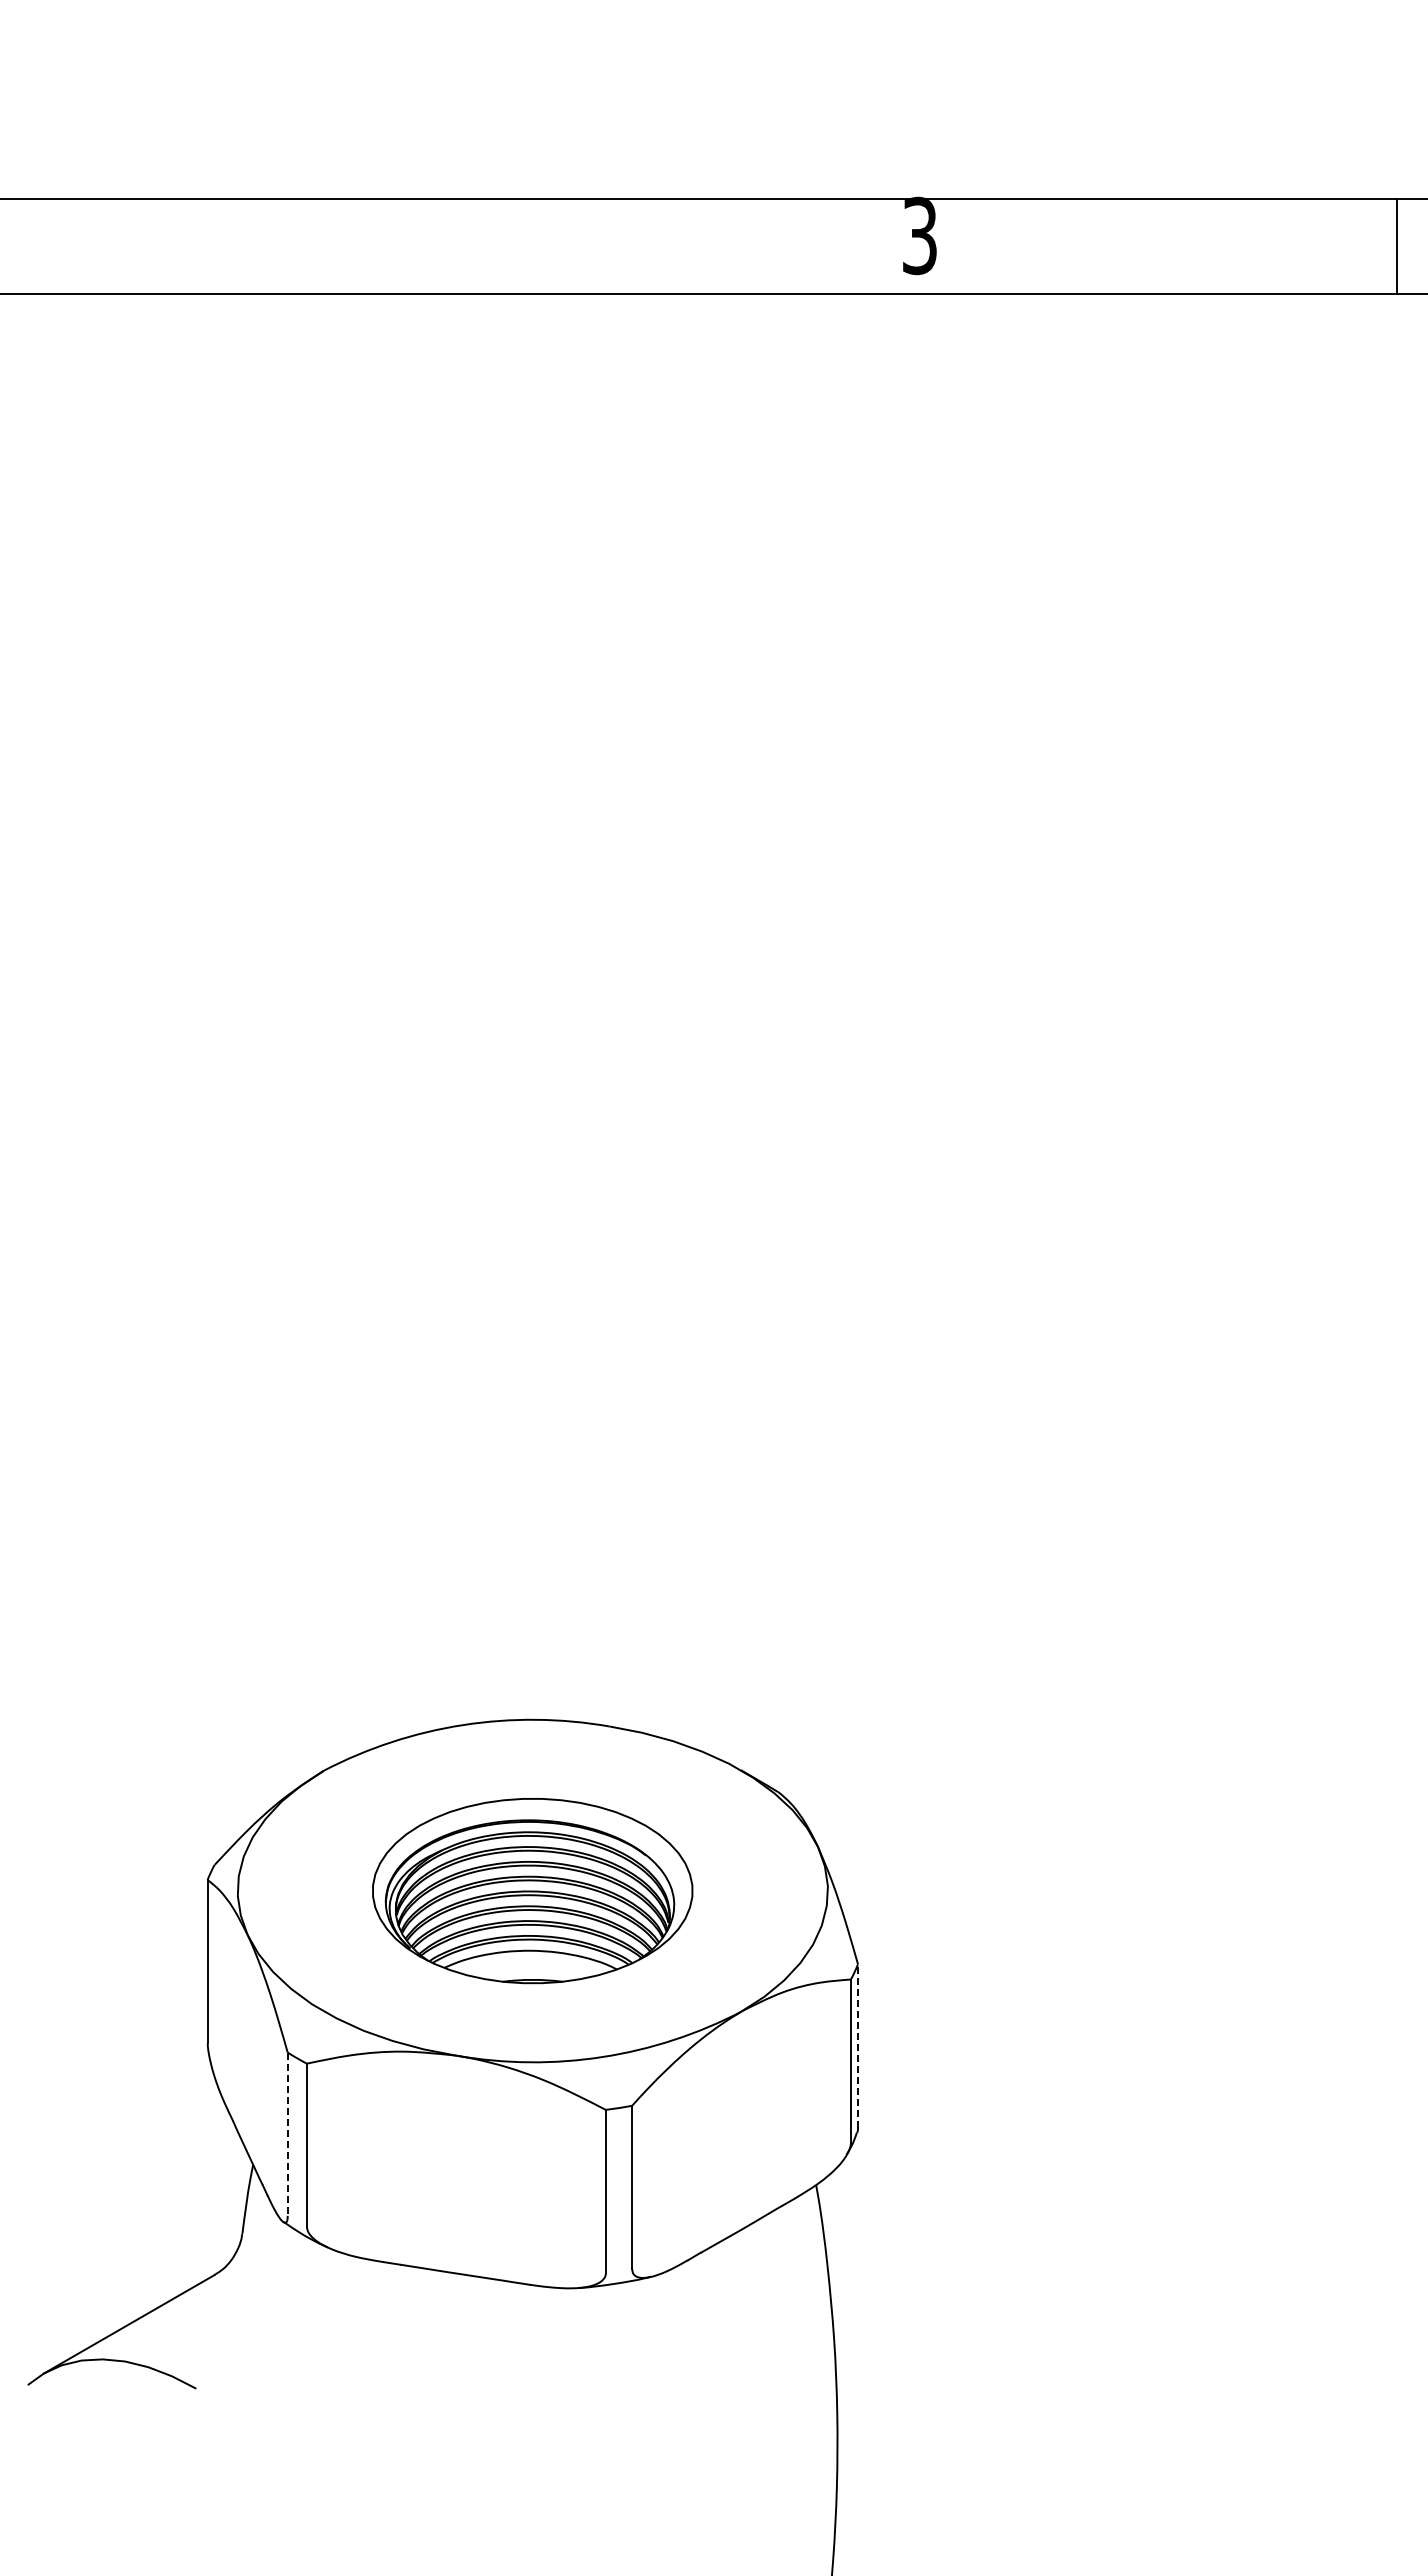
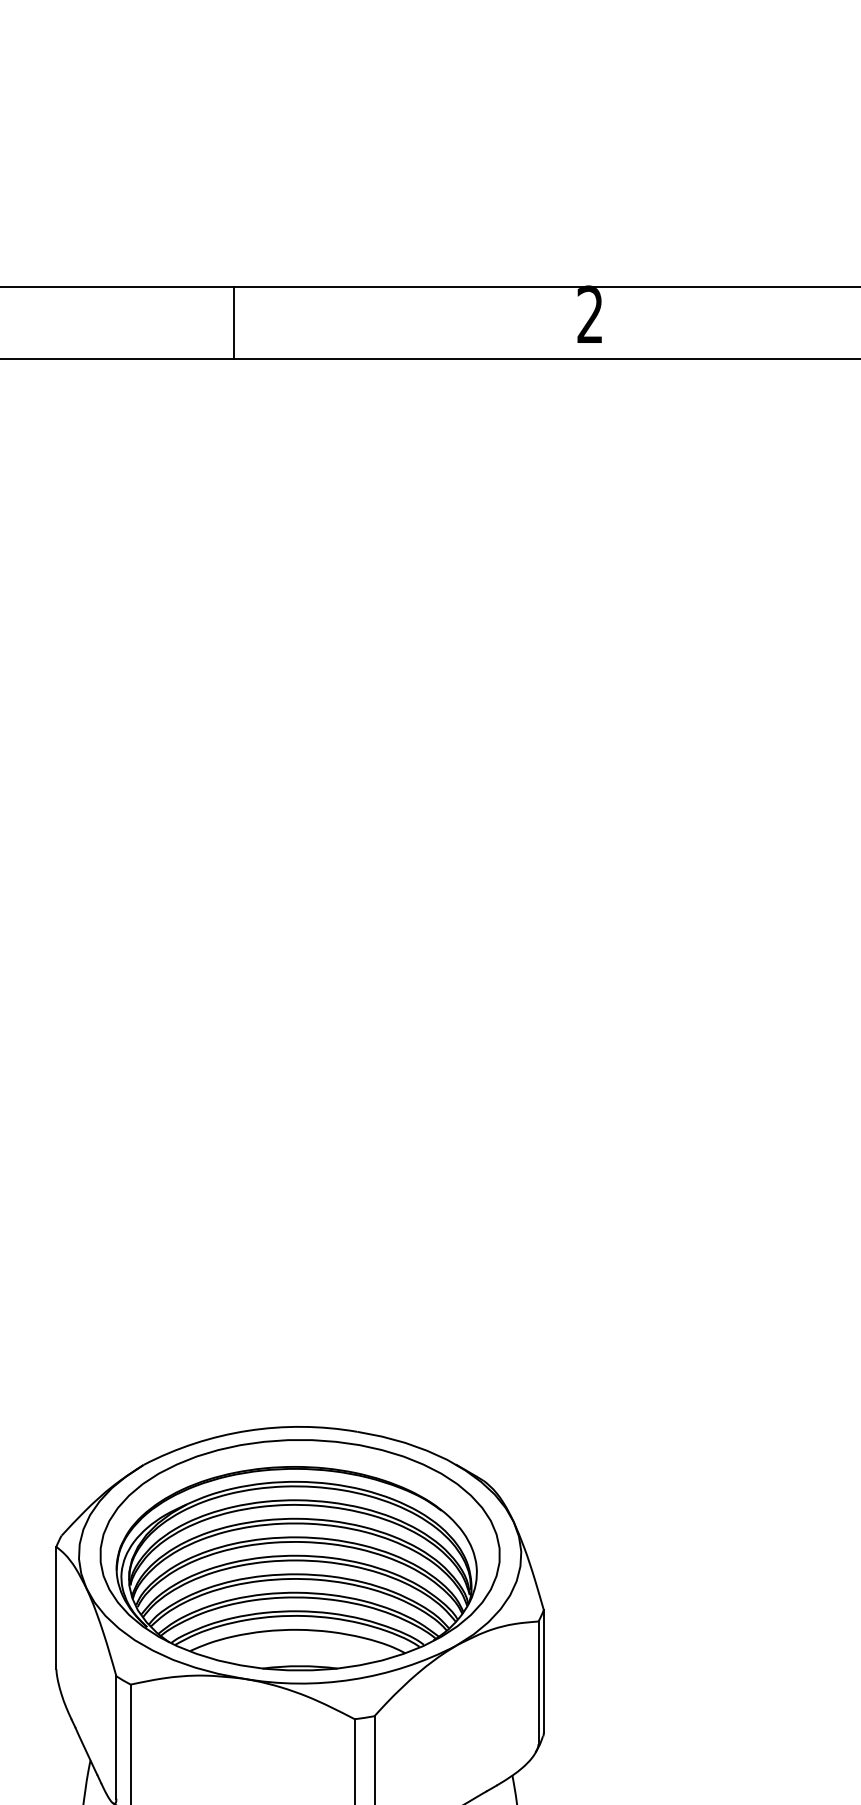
text: (919, 235) -> (589, 314), 3 -> 2
line: (444, 246) -> (233, 322), added
part: (532, 1890) -> (299, 1554), size x1.67
line: (858, 2045) -> (544, 1670), dashed -> solid
line: (287, 2134) -> (116, 1737), dashed -> solid

